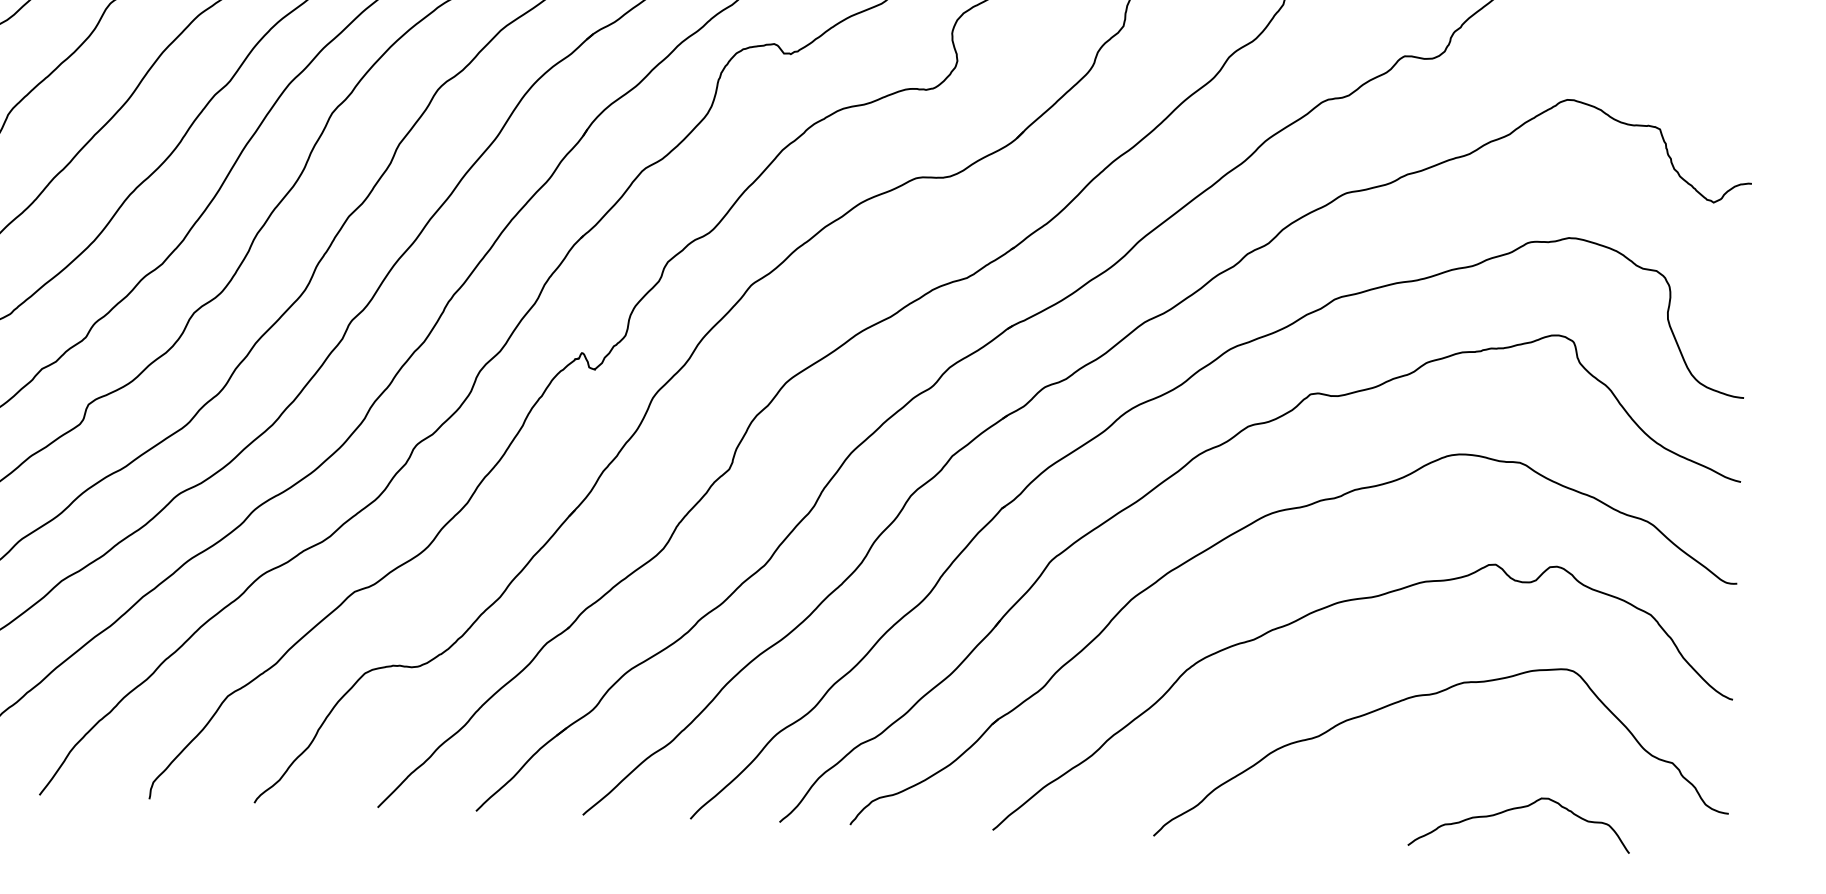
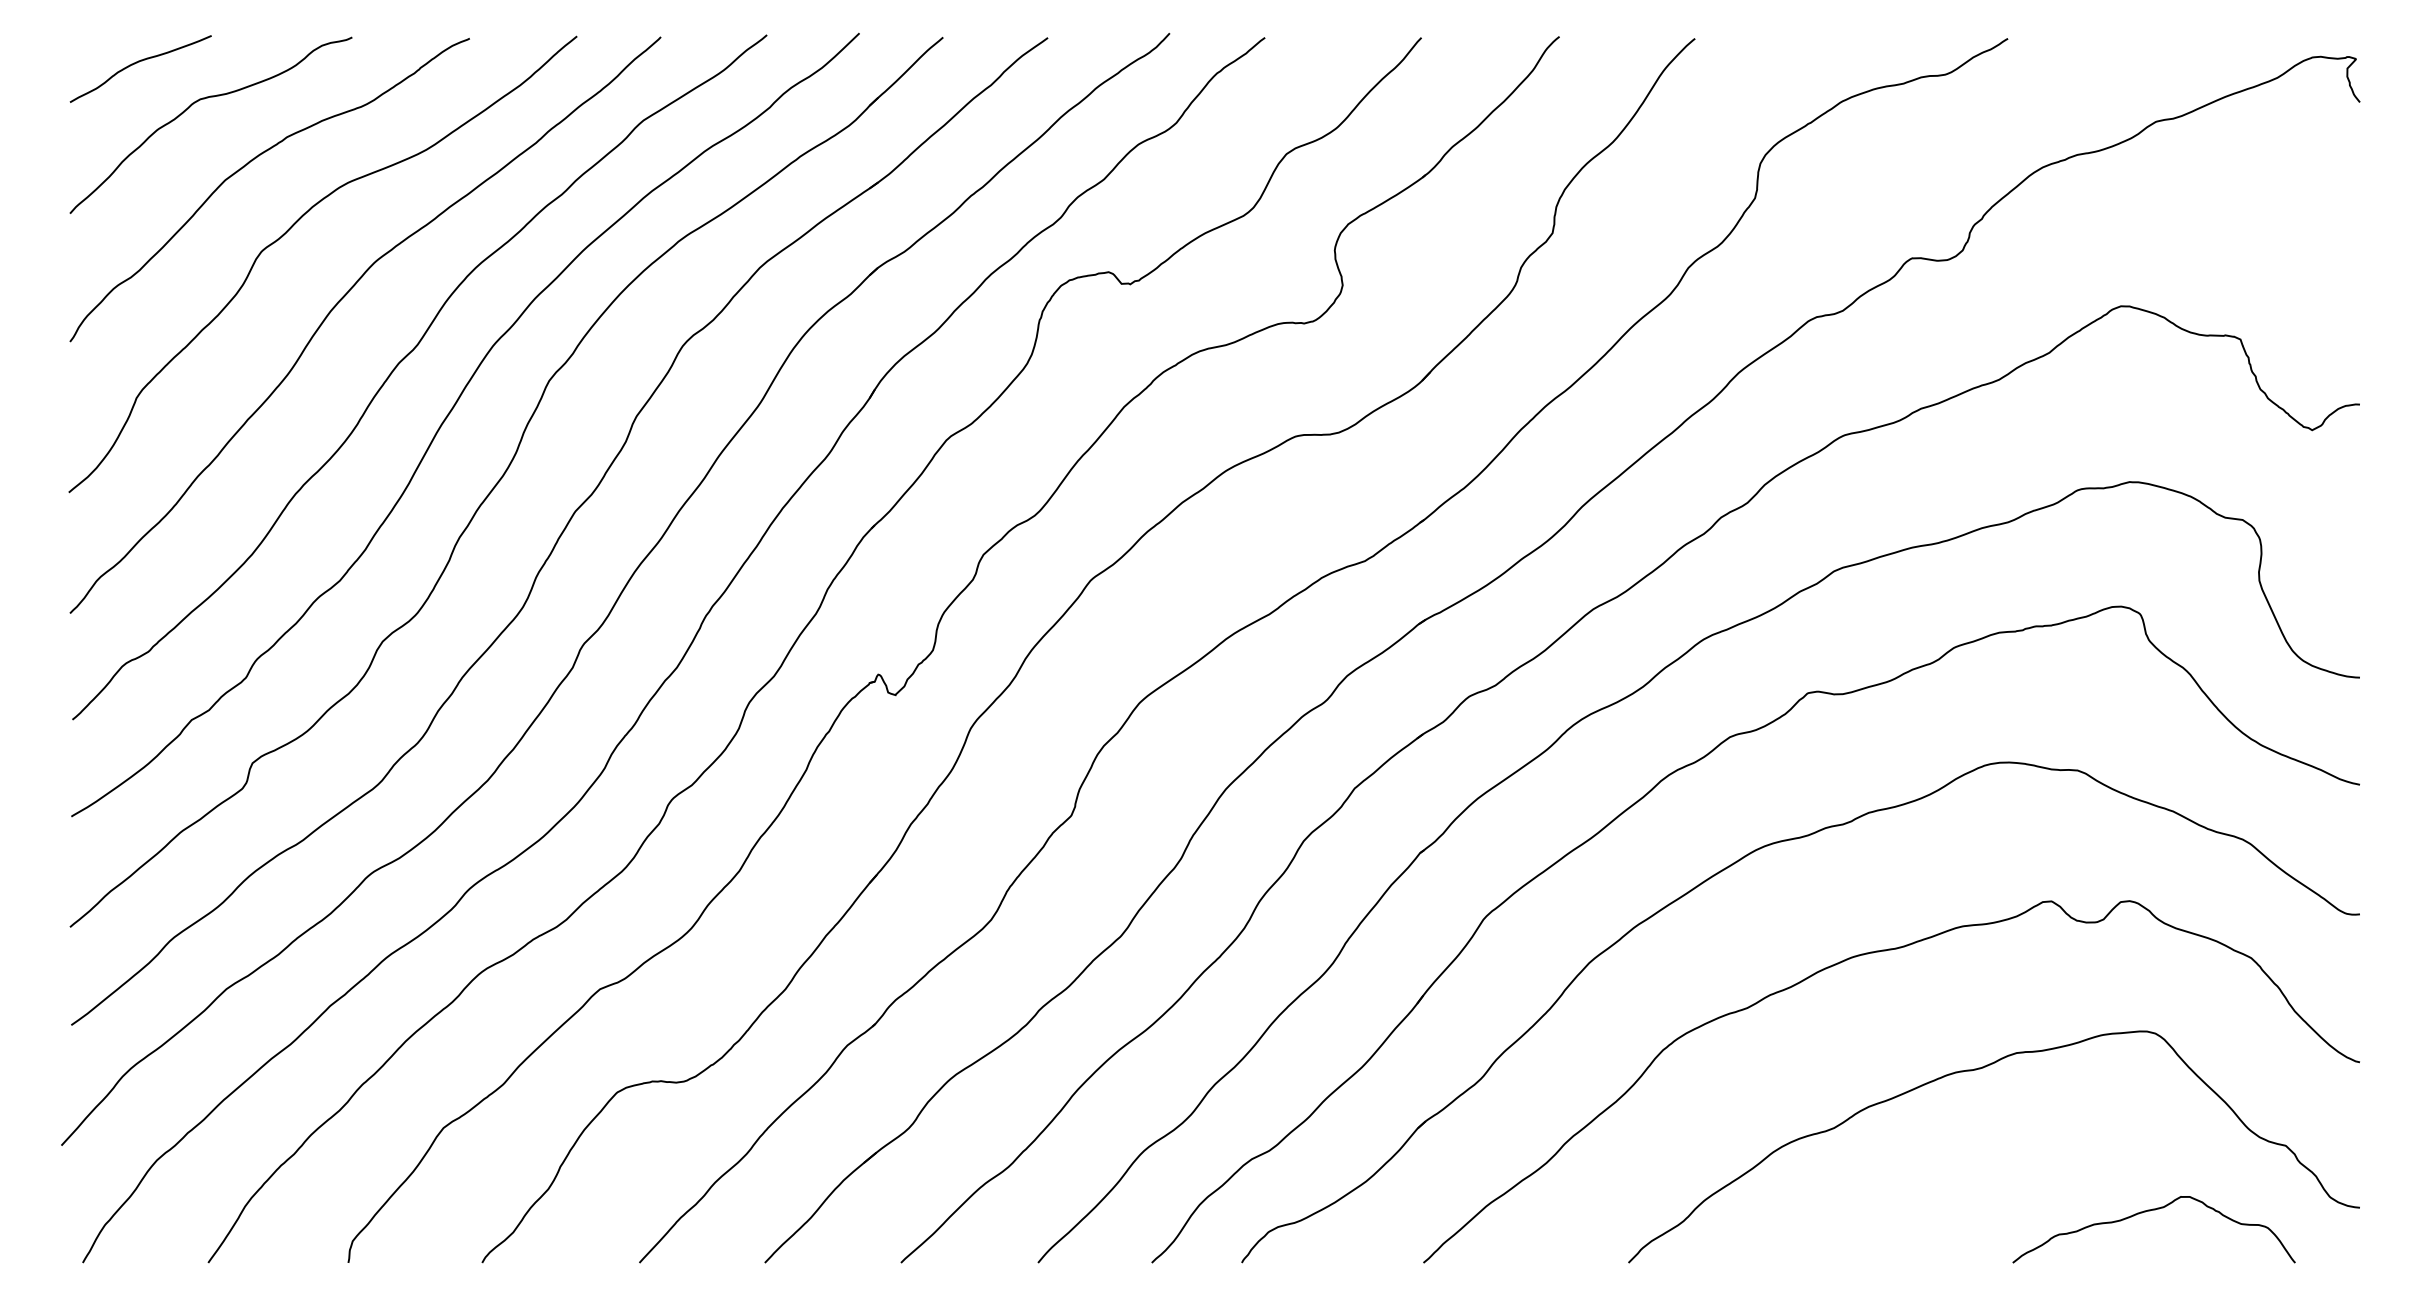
curve: (1517, 809) -> (2150, 1211), moved

